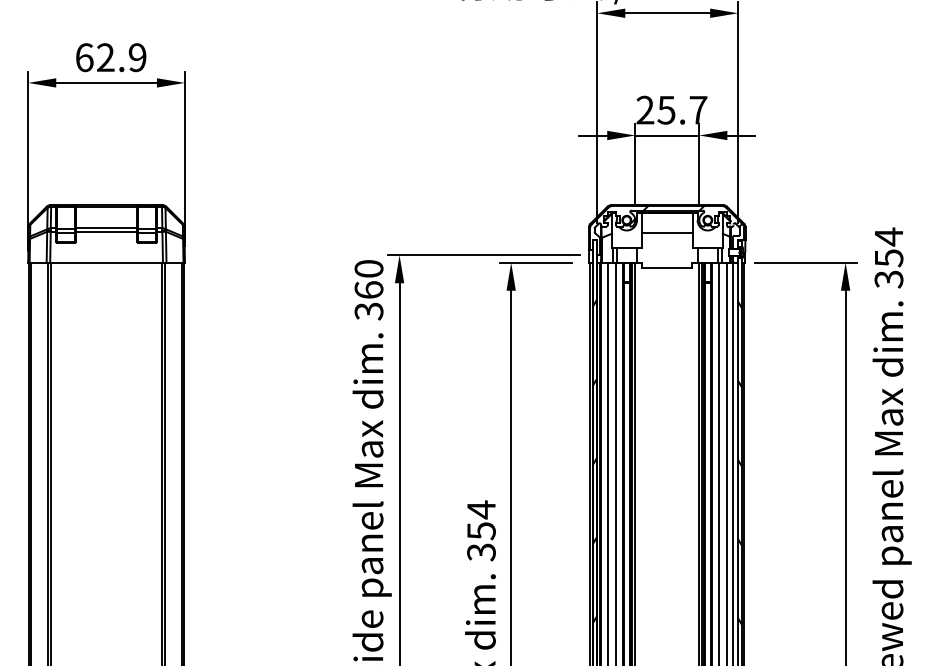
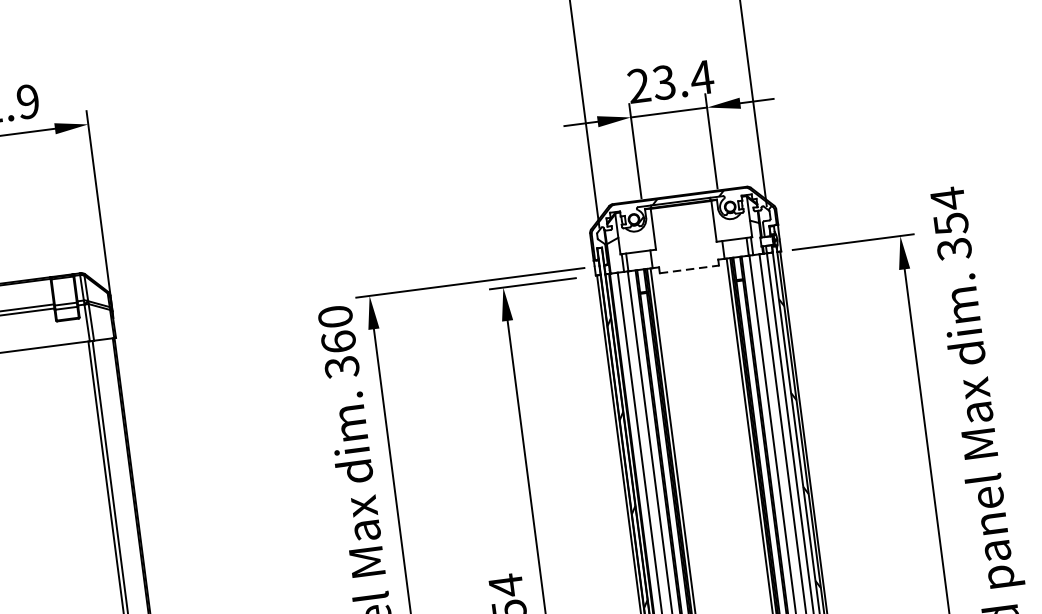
text: (682, 109) -> (683, 79), 25.7 -> 23.4
line: (666, 233) -> (683, 228), removed
line: (667, 267) -> (689, 269), solid -> dashed

